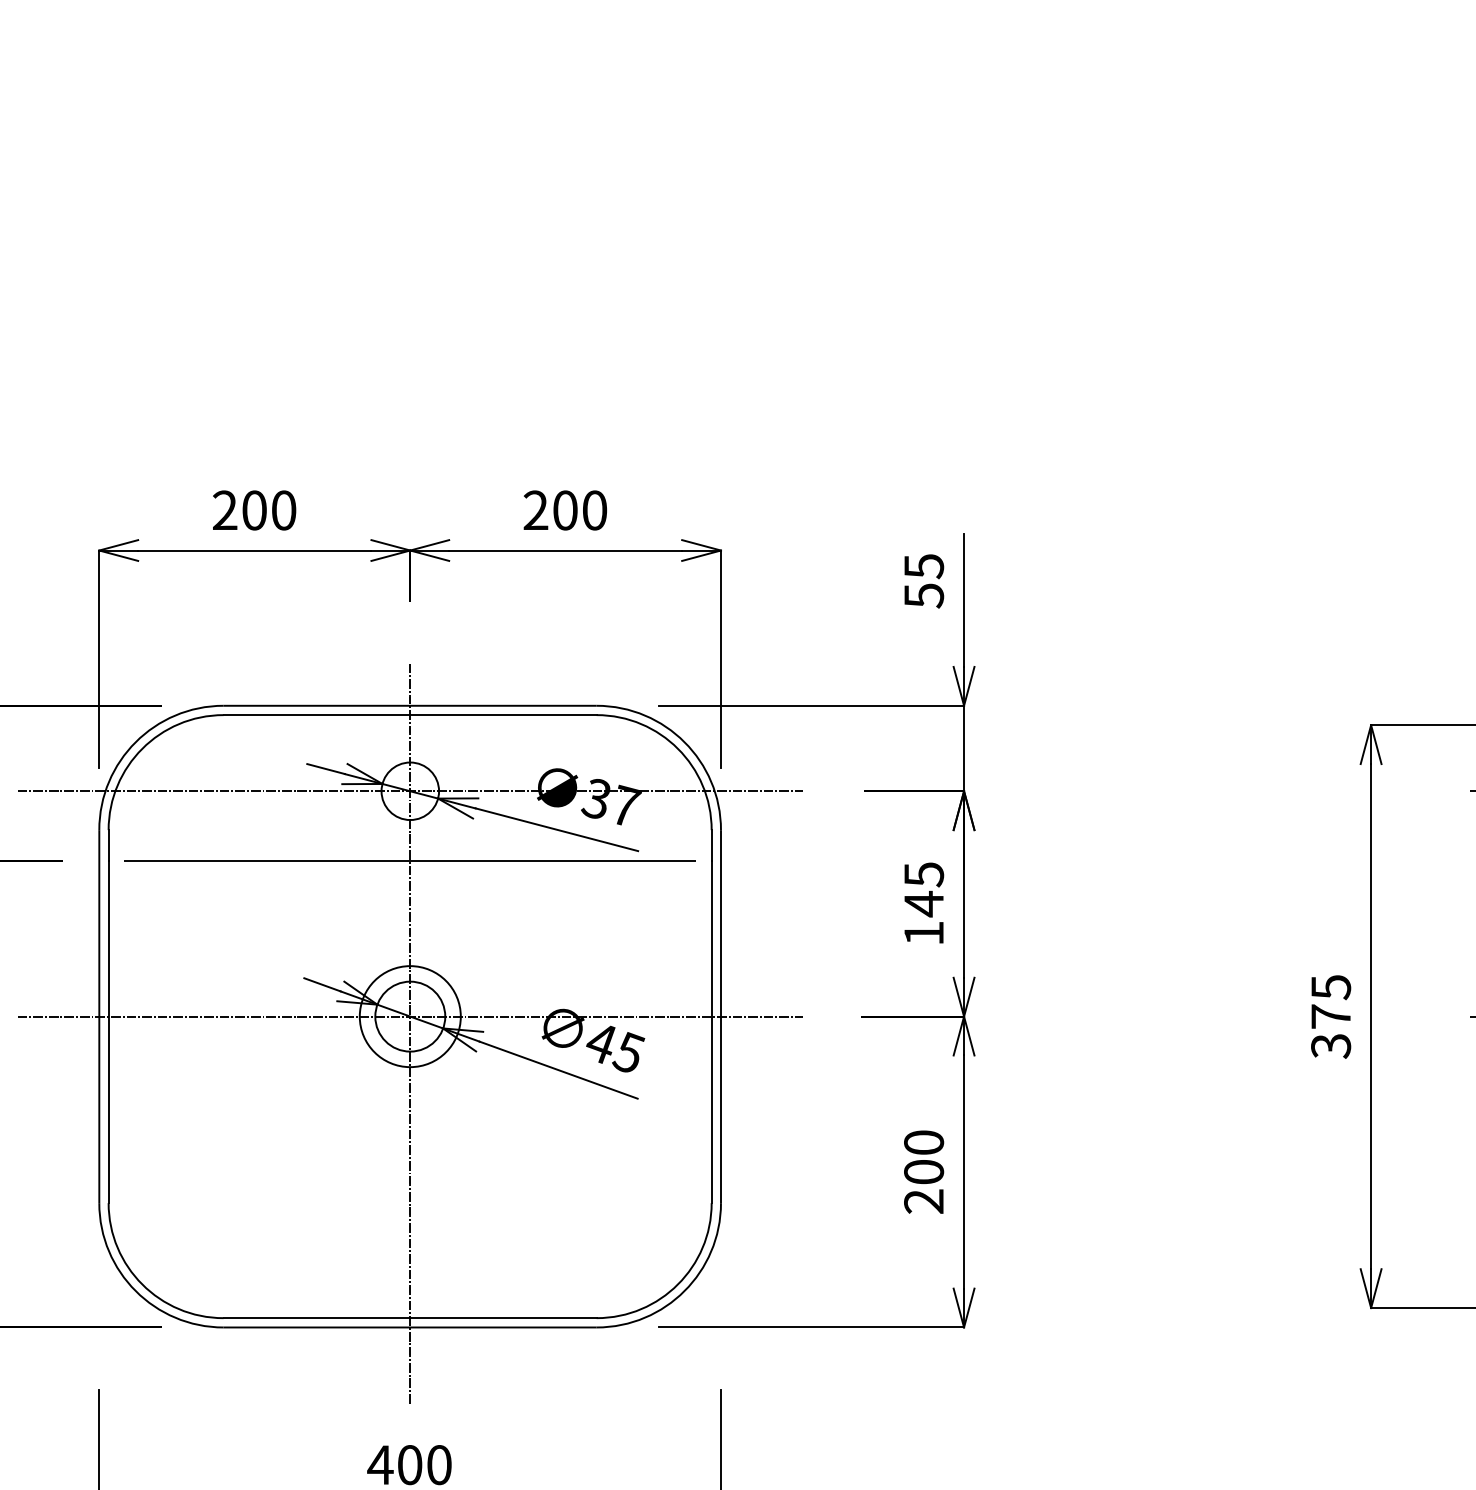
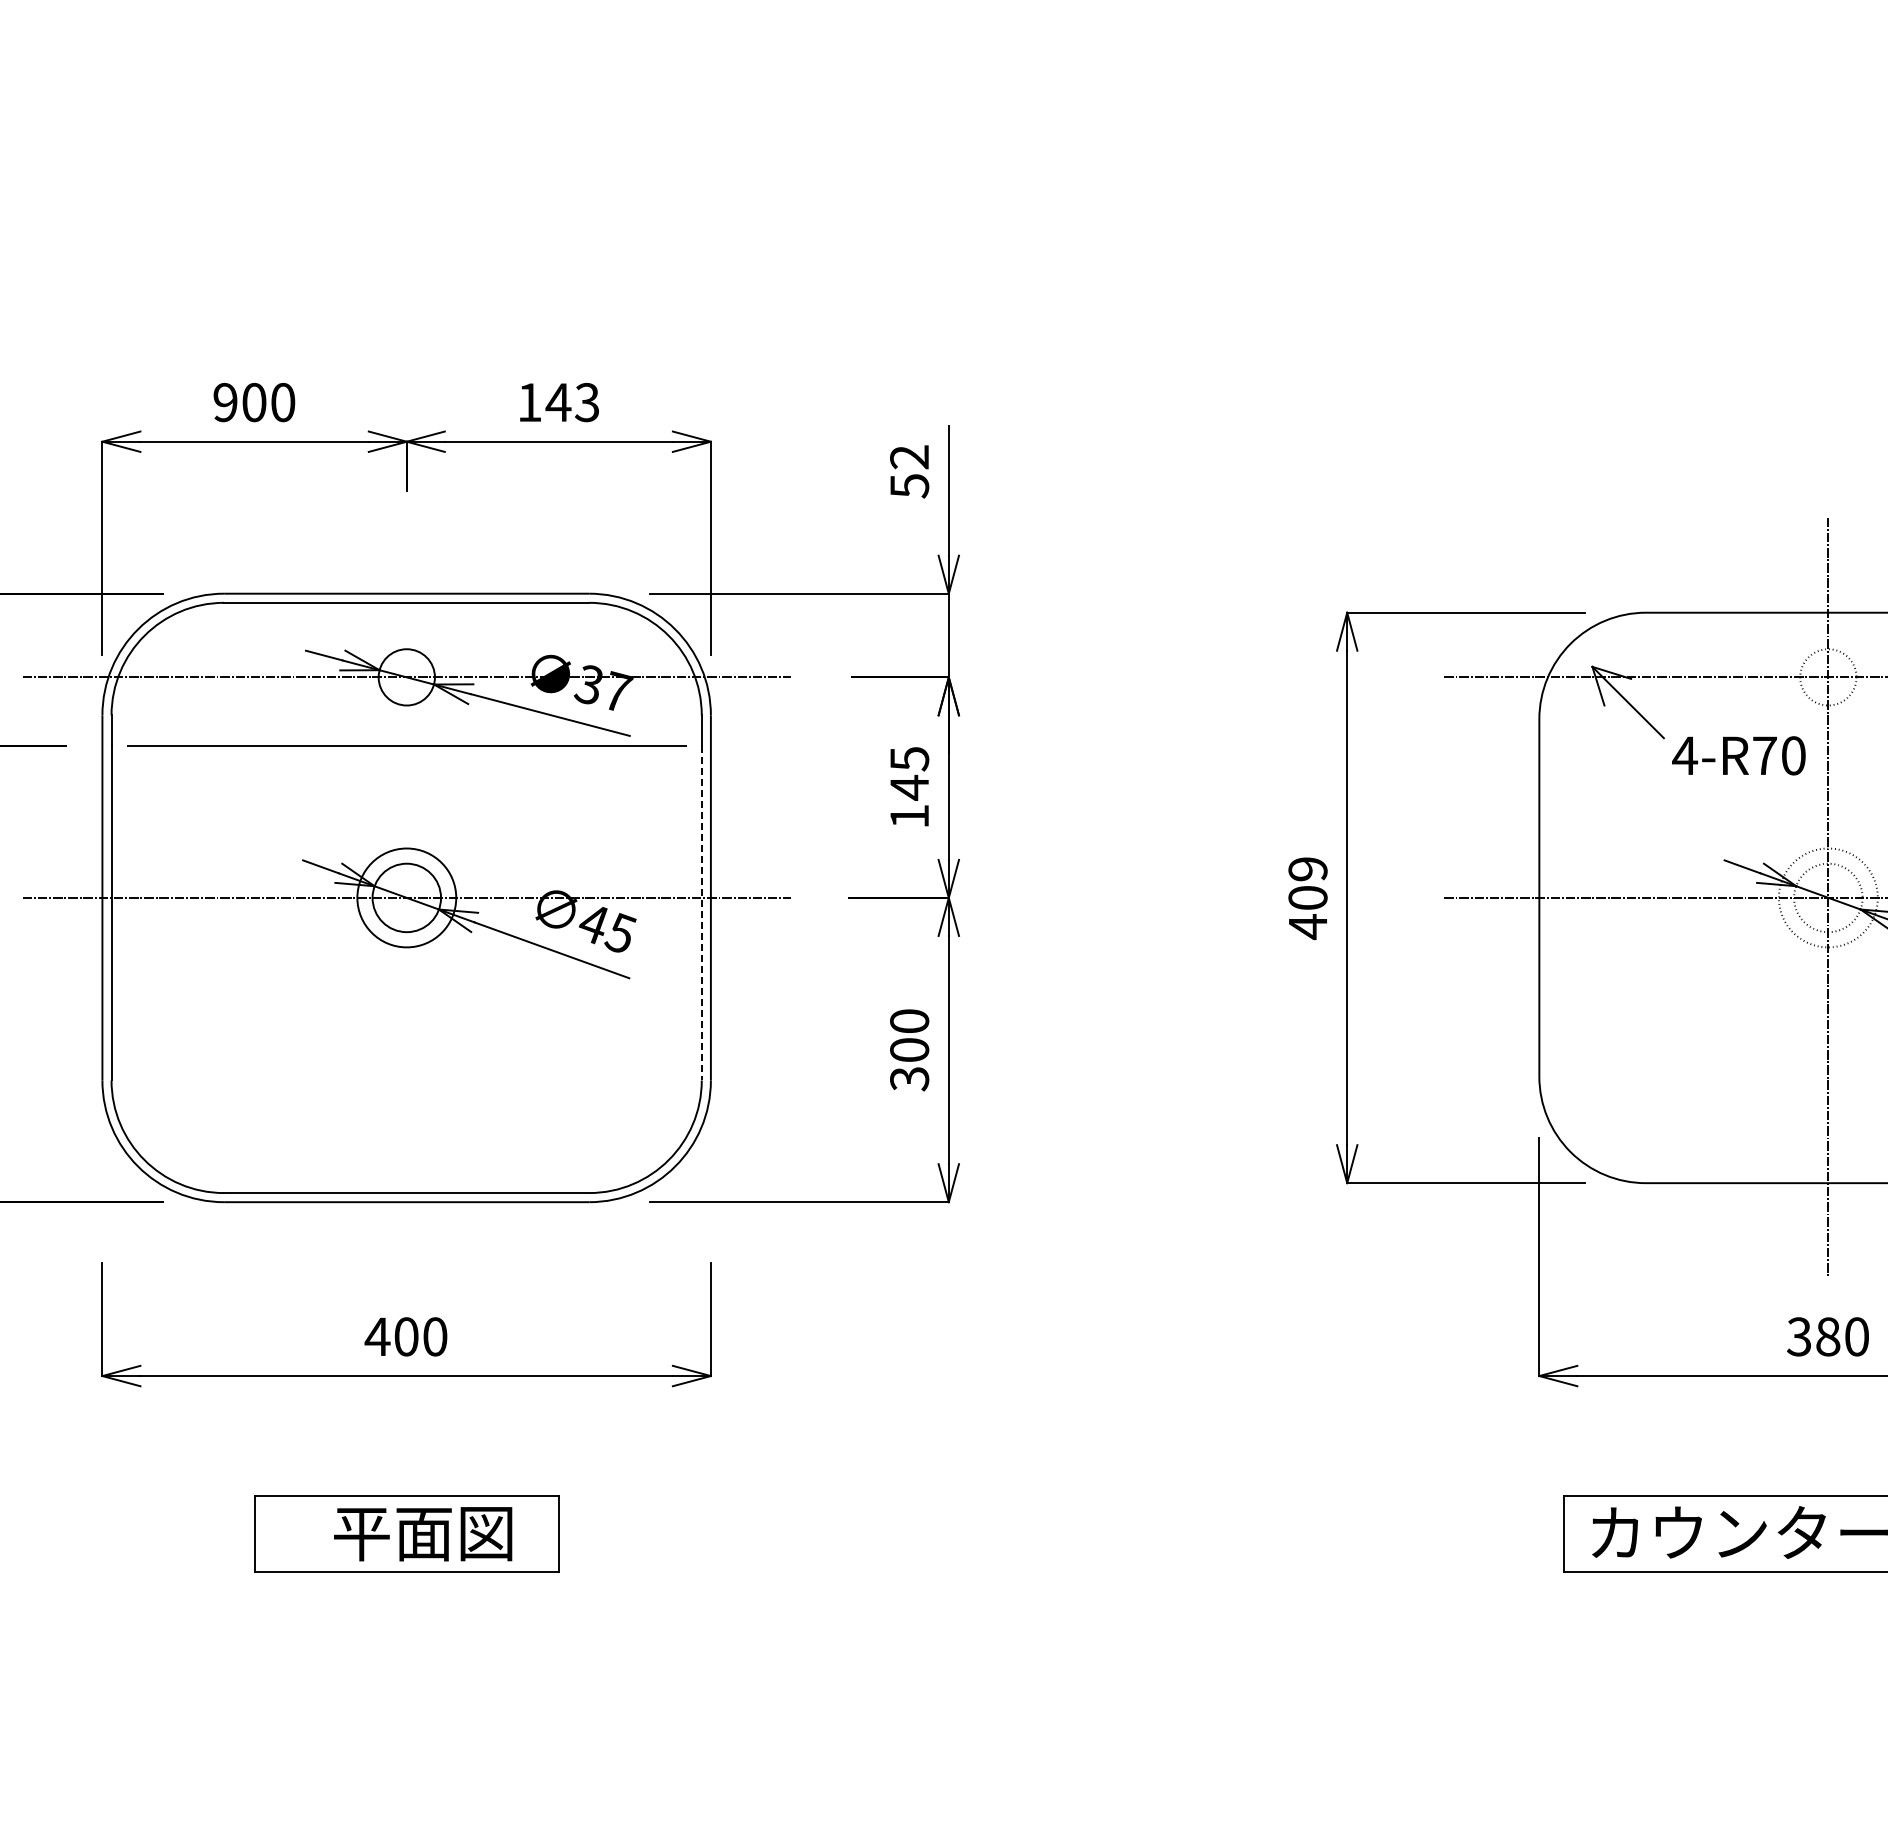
text: (225, 510) -> (225, 402), 200 -> 900
text: (565, 510) -> (558, 402), 200 -> 143
text: (923, 566) -> (909, 457), 55 -> 52
text: (1330, 1017) -> (1307, 898), 375 -> 409
line: (711, 1032) -> (701, 913), solid -> dashed
line: (409, 1034) -> (406, 915), removed
text: (923, 1202) -> (909, 1079), 200 -> 300

